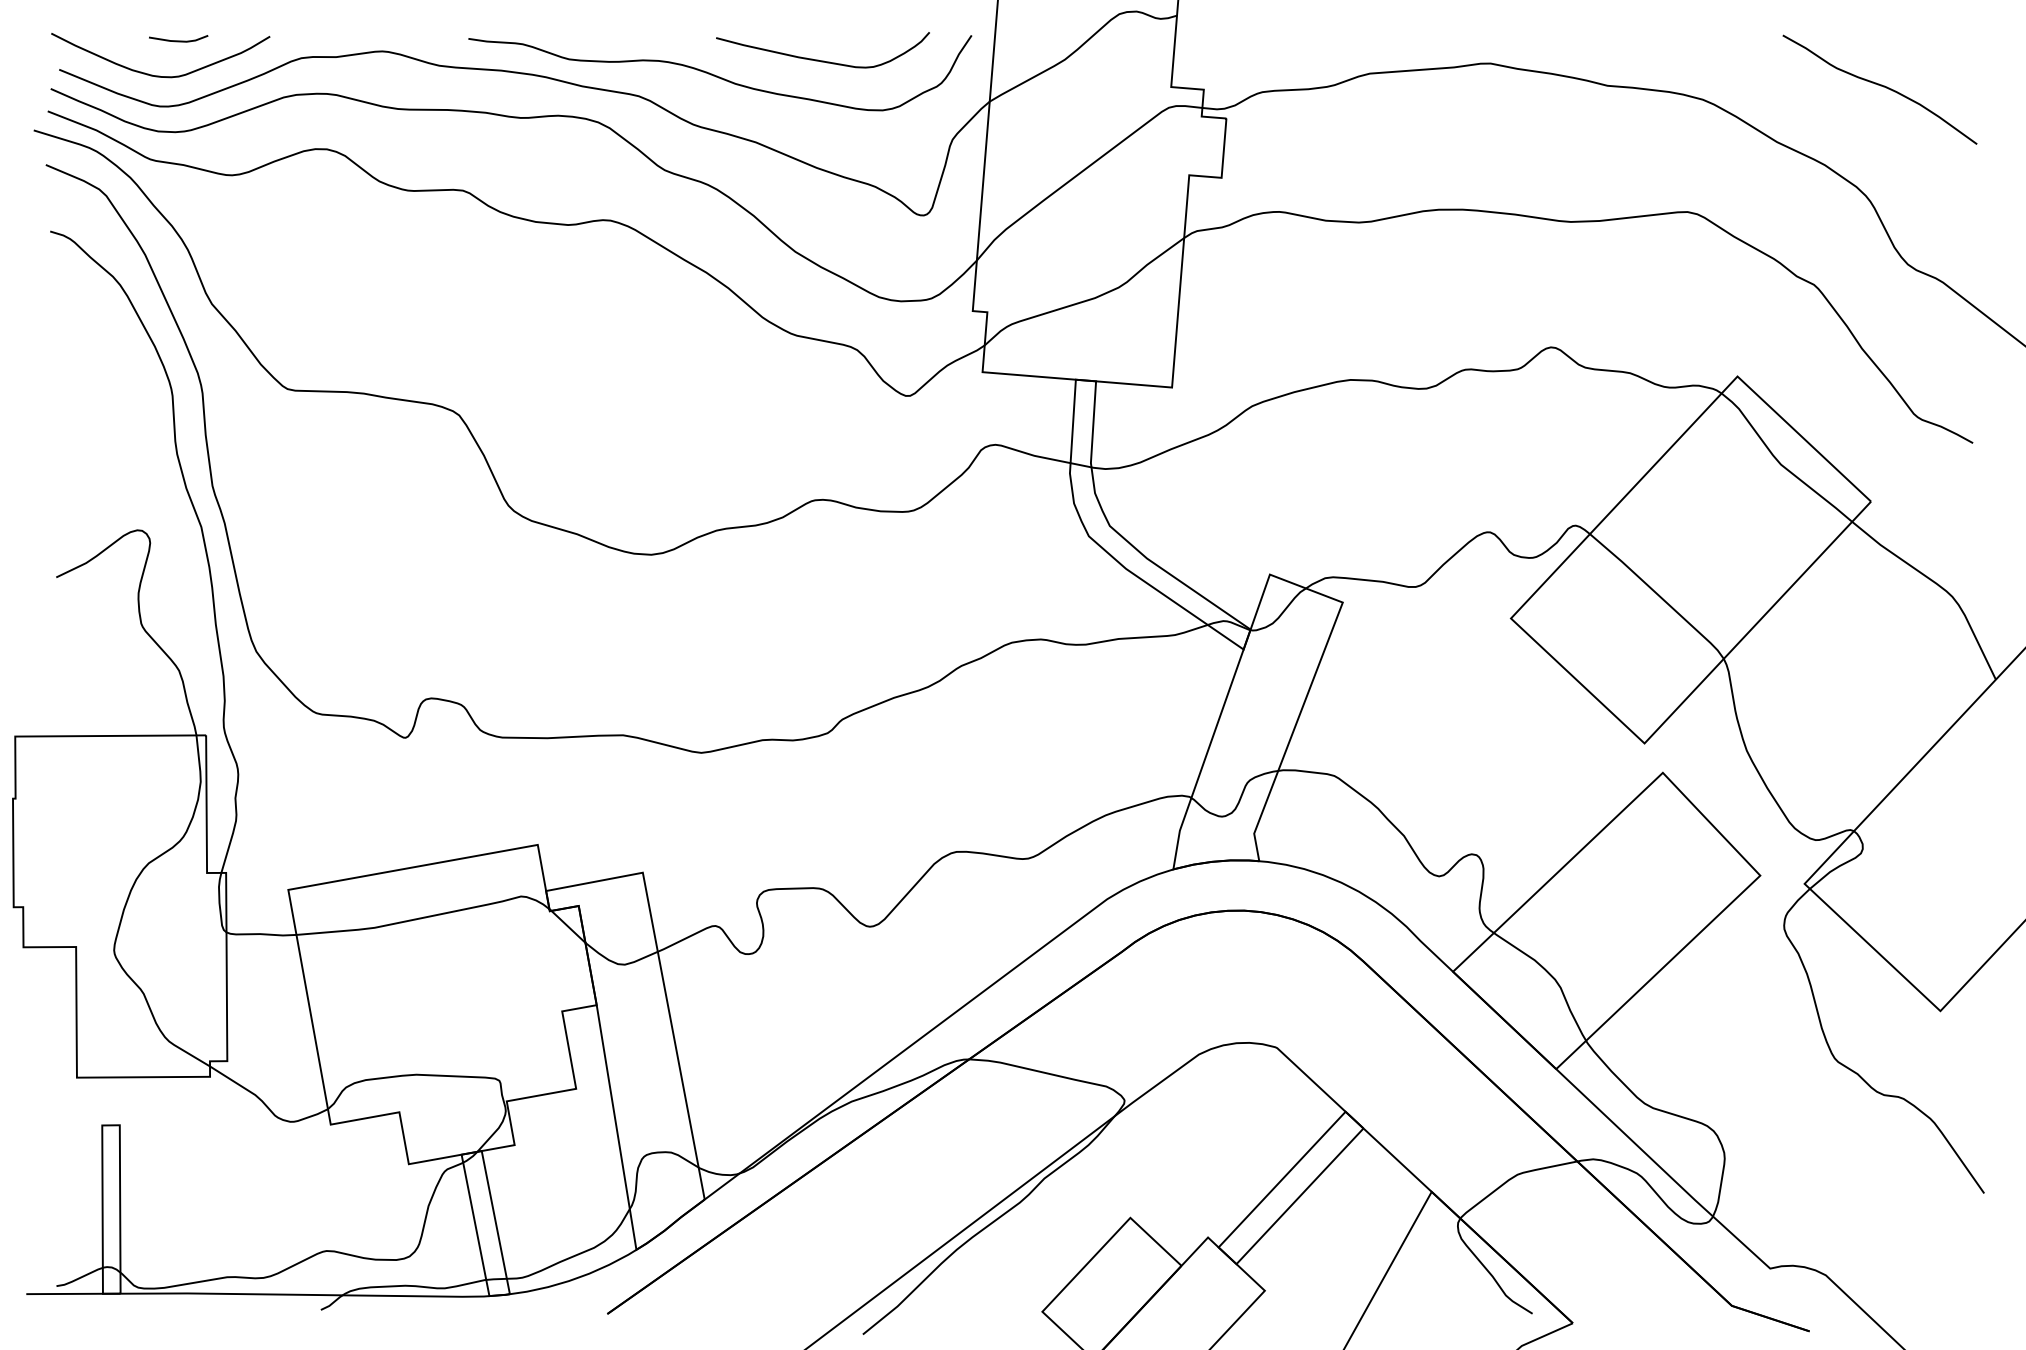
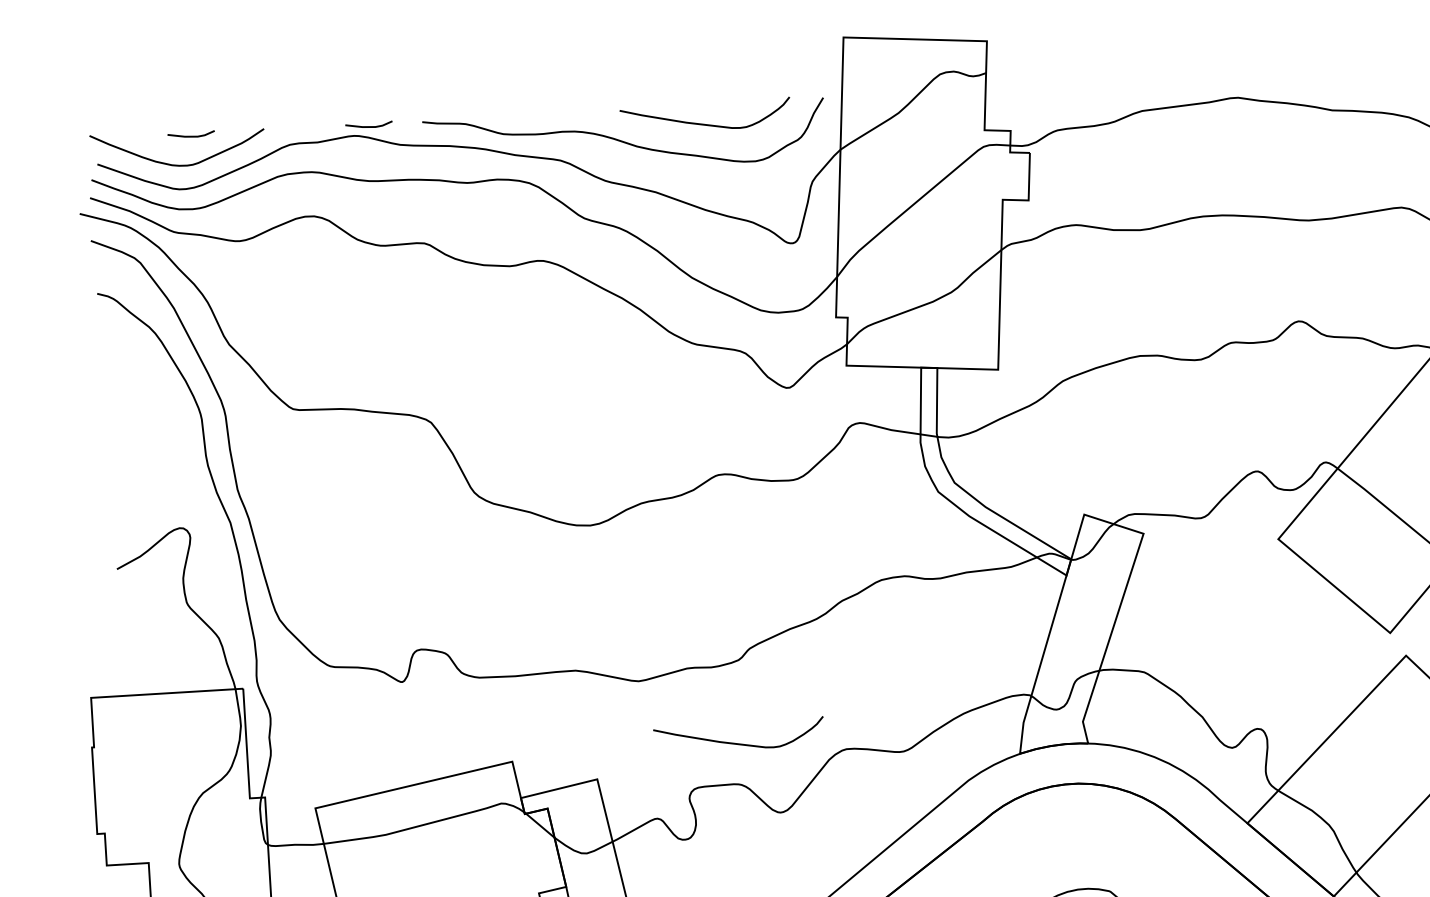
line: (401, 40) -> (368, 126), added
curve: (818, 836) -> (735, 742), added

